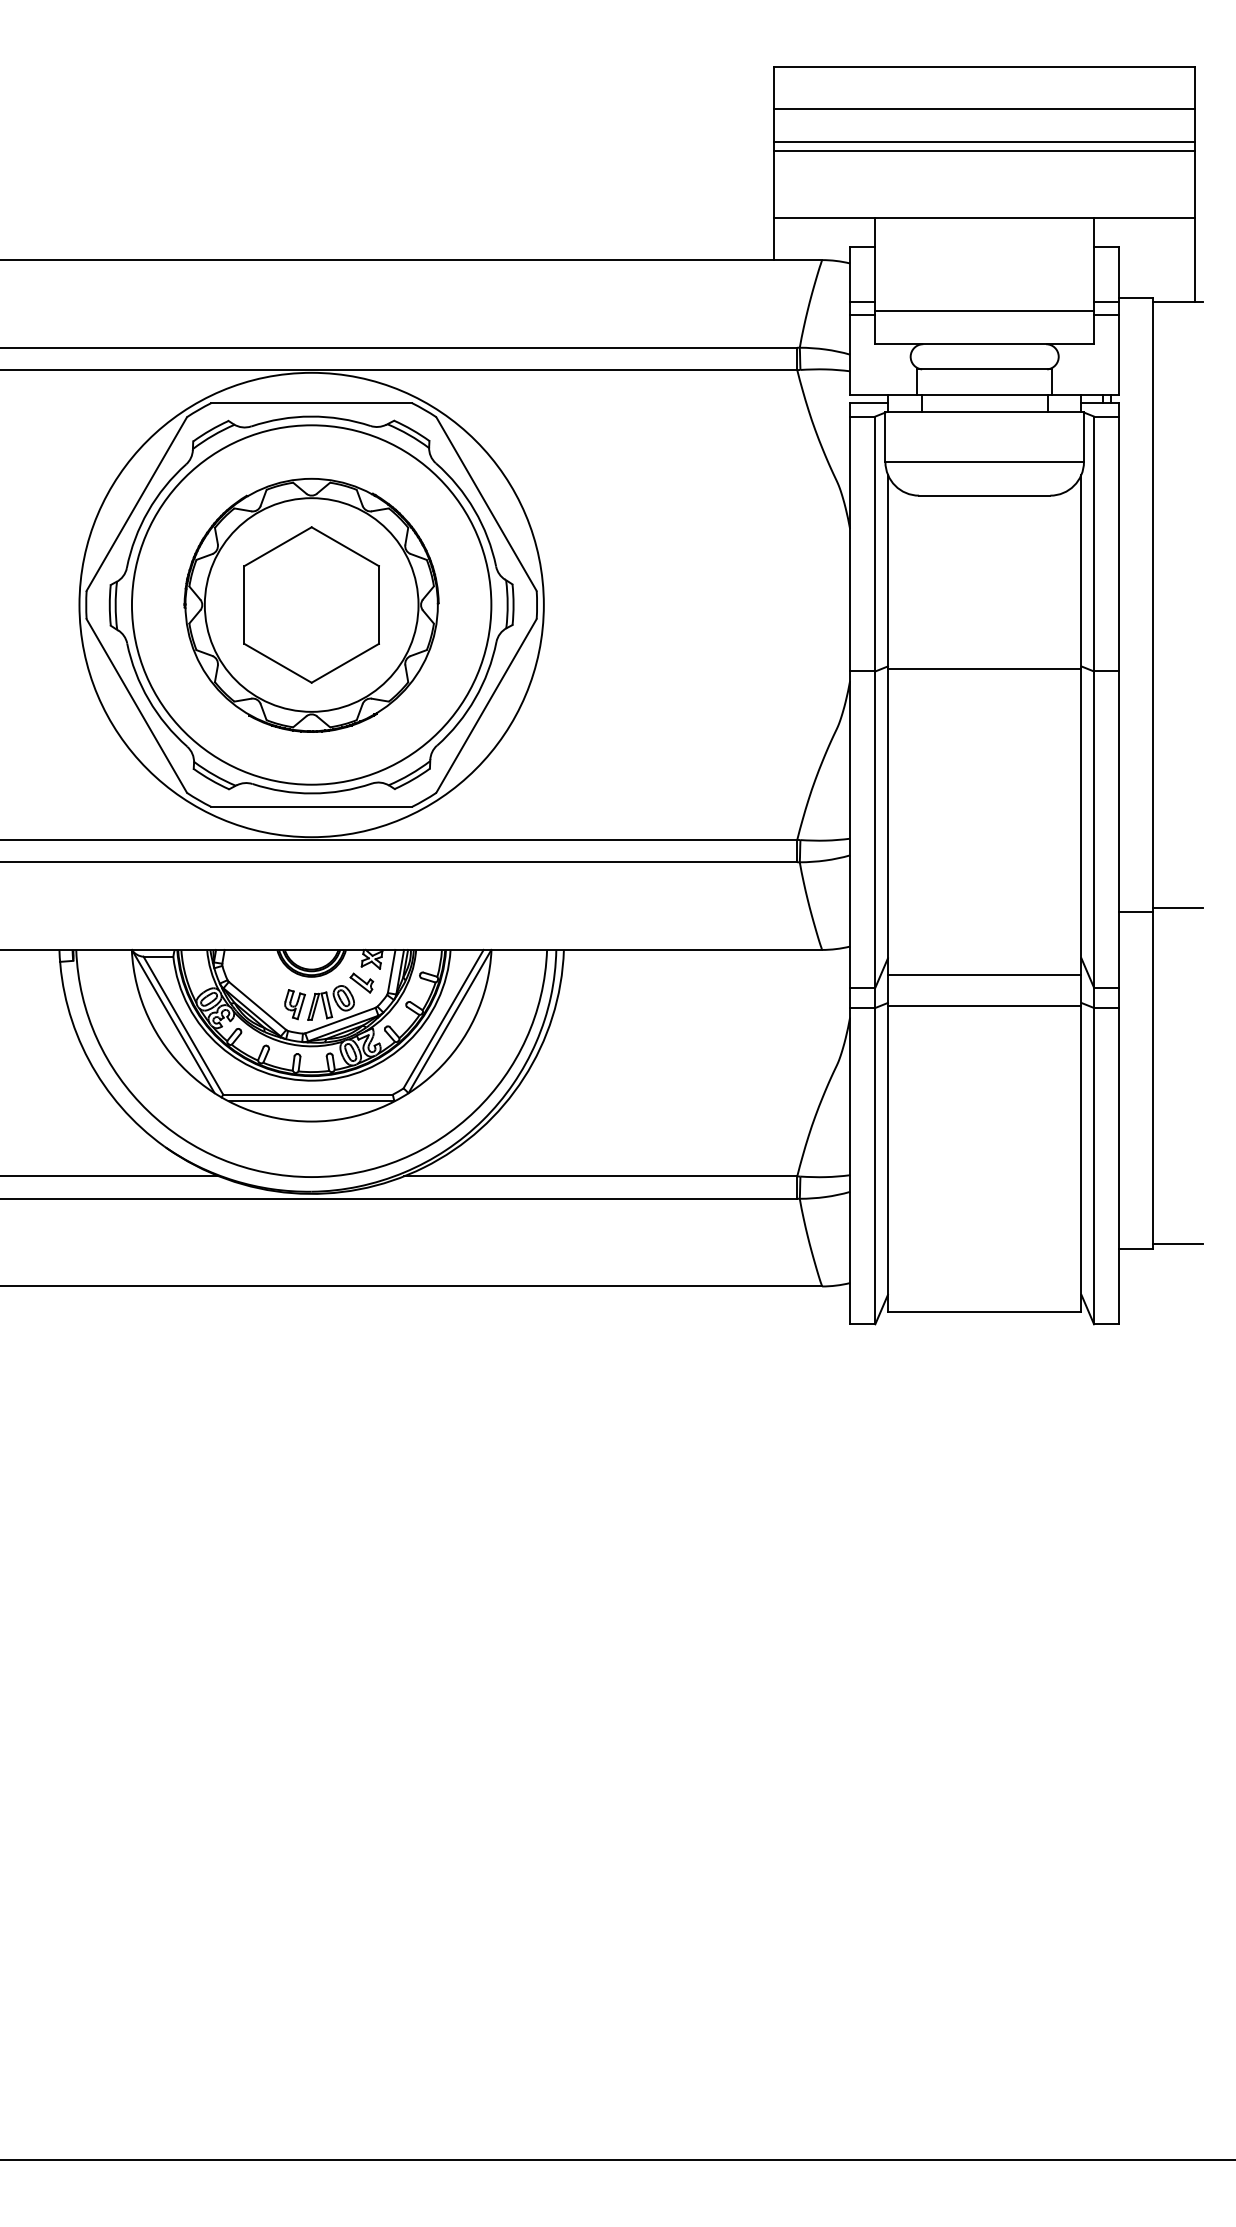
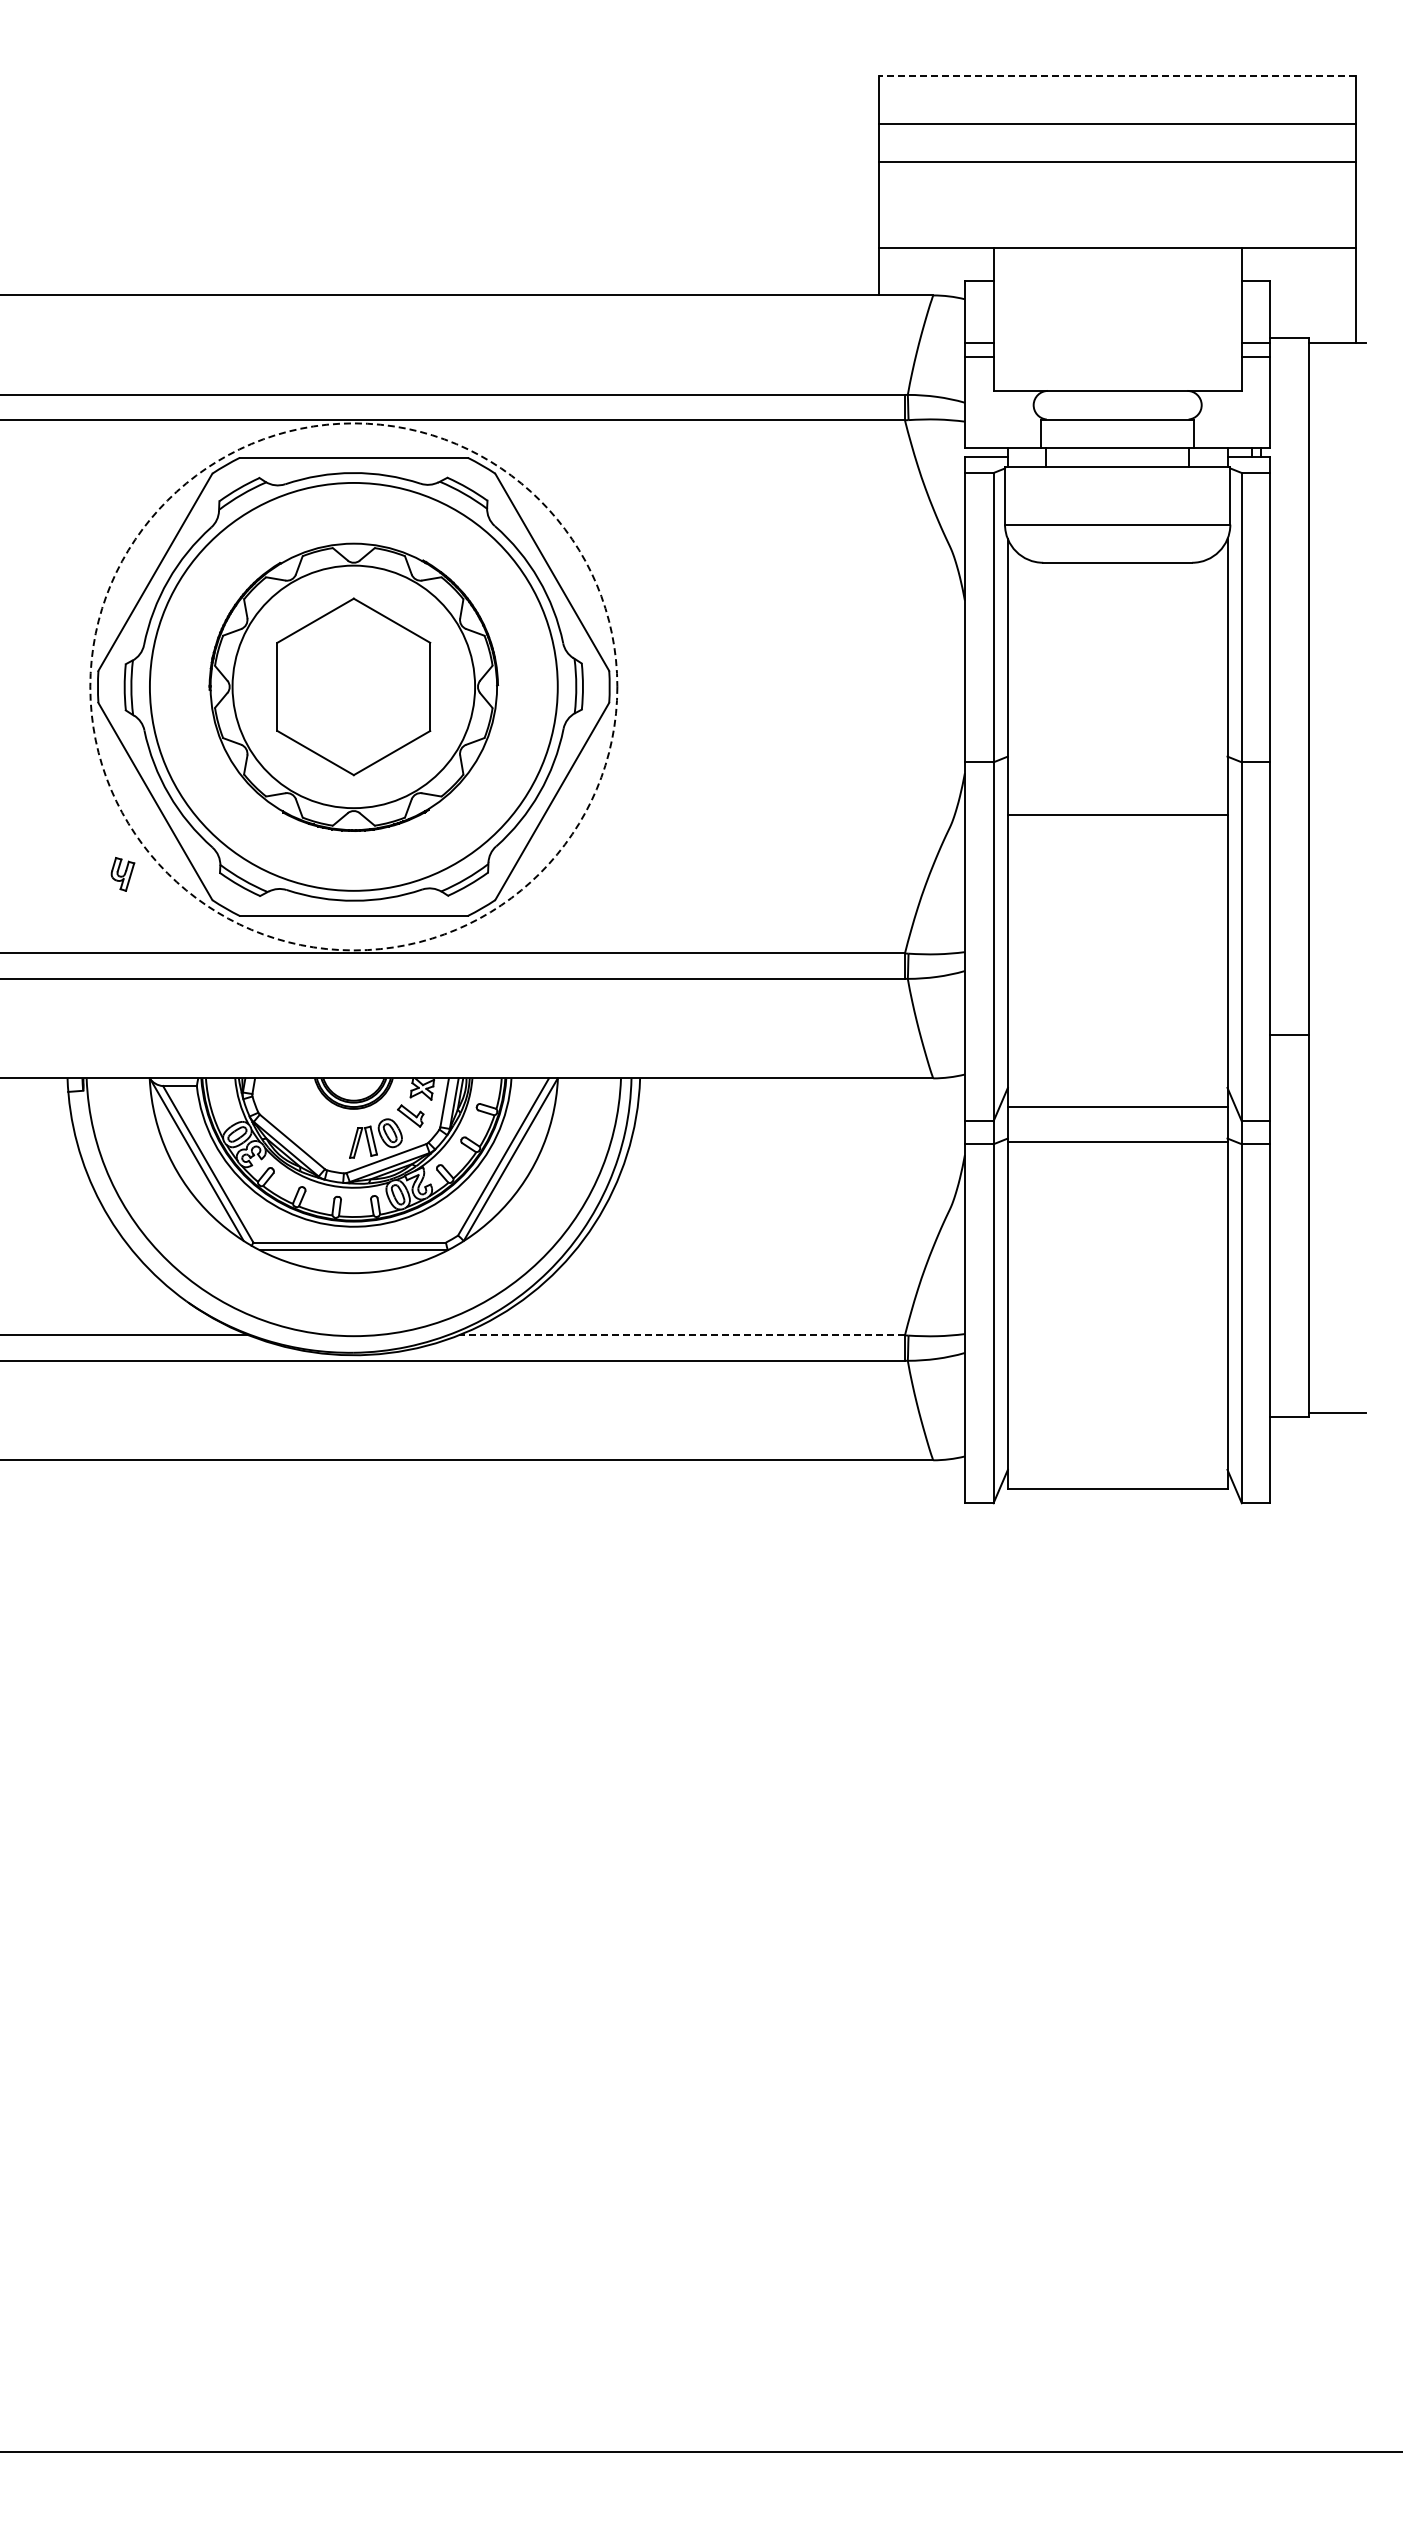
line: (984, 66) -> (1117, 75), solid -> dashed
line: (984, 150) -> (1117, 171), removed
line: (984, 310) -> (1117, 352), removed
circle: (311, 604) -> (353, 686), solid -> dashed
line: (984, 668) -> (1117, 814), moved
line: (1177, 907) -> (1336, 1030), removed
part: (294, 1004) -> (122, 874), moved
line: (600, 1176) -> (681, 1335), solid -> dashed

